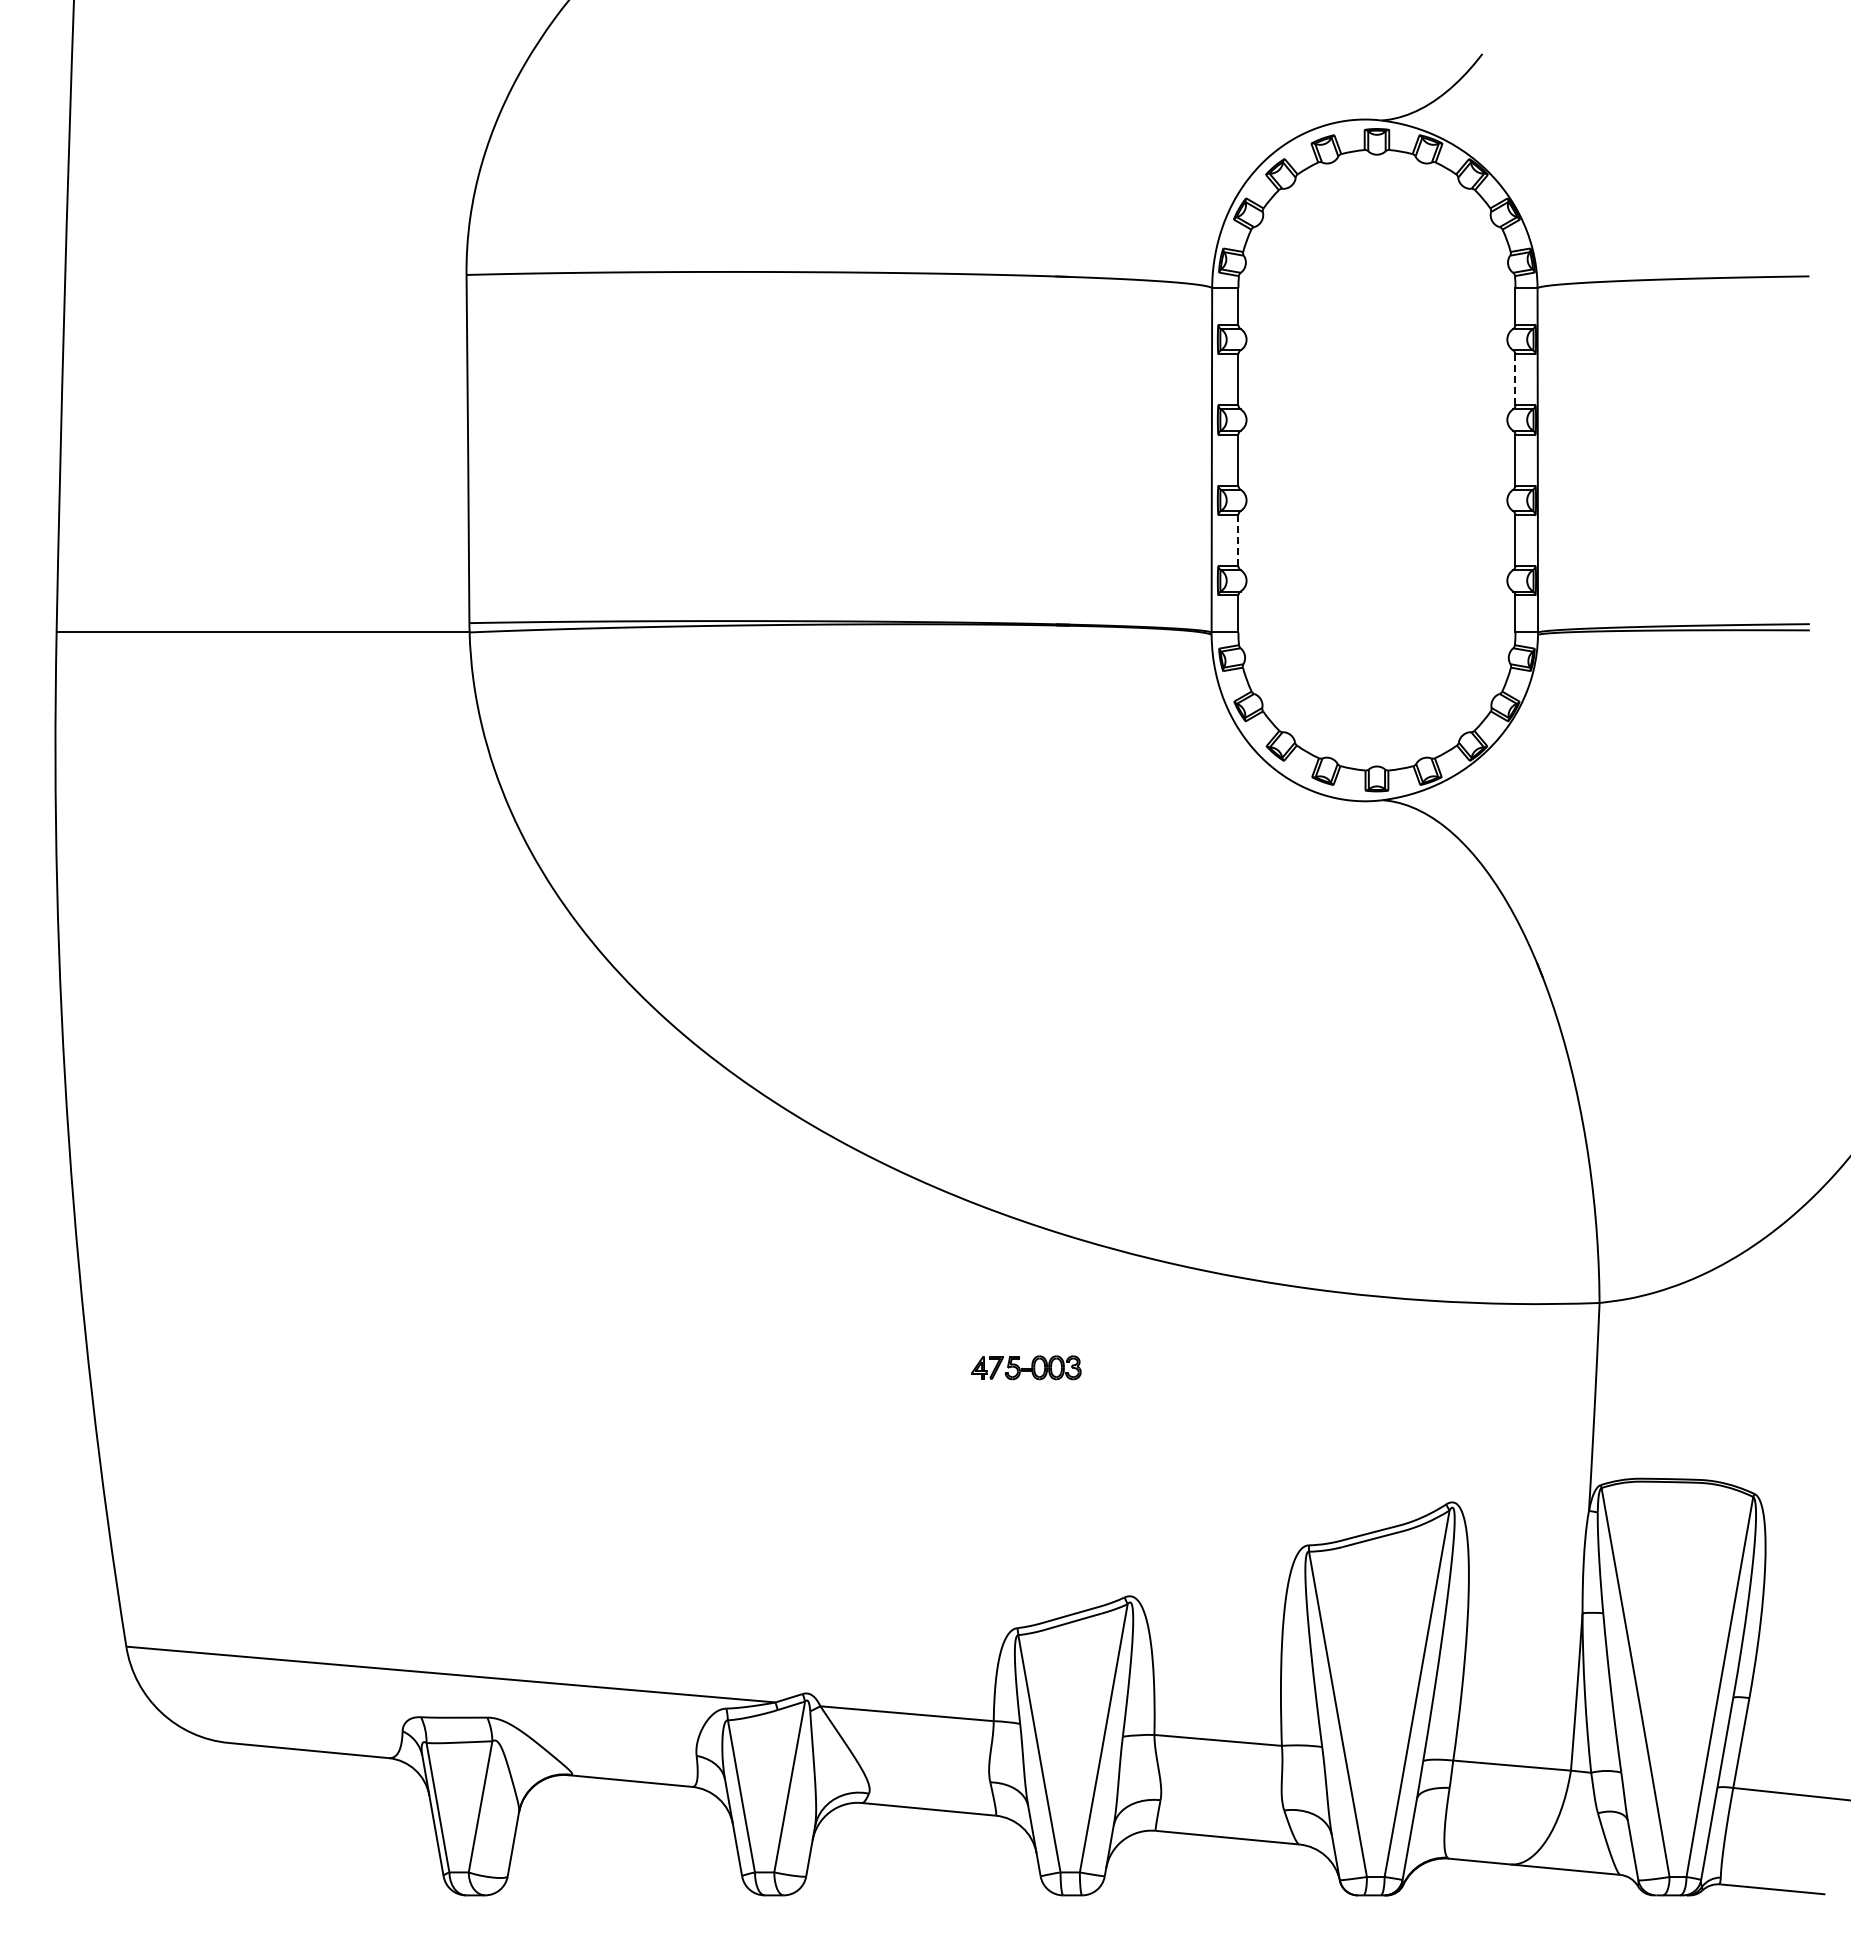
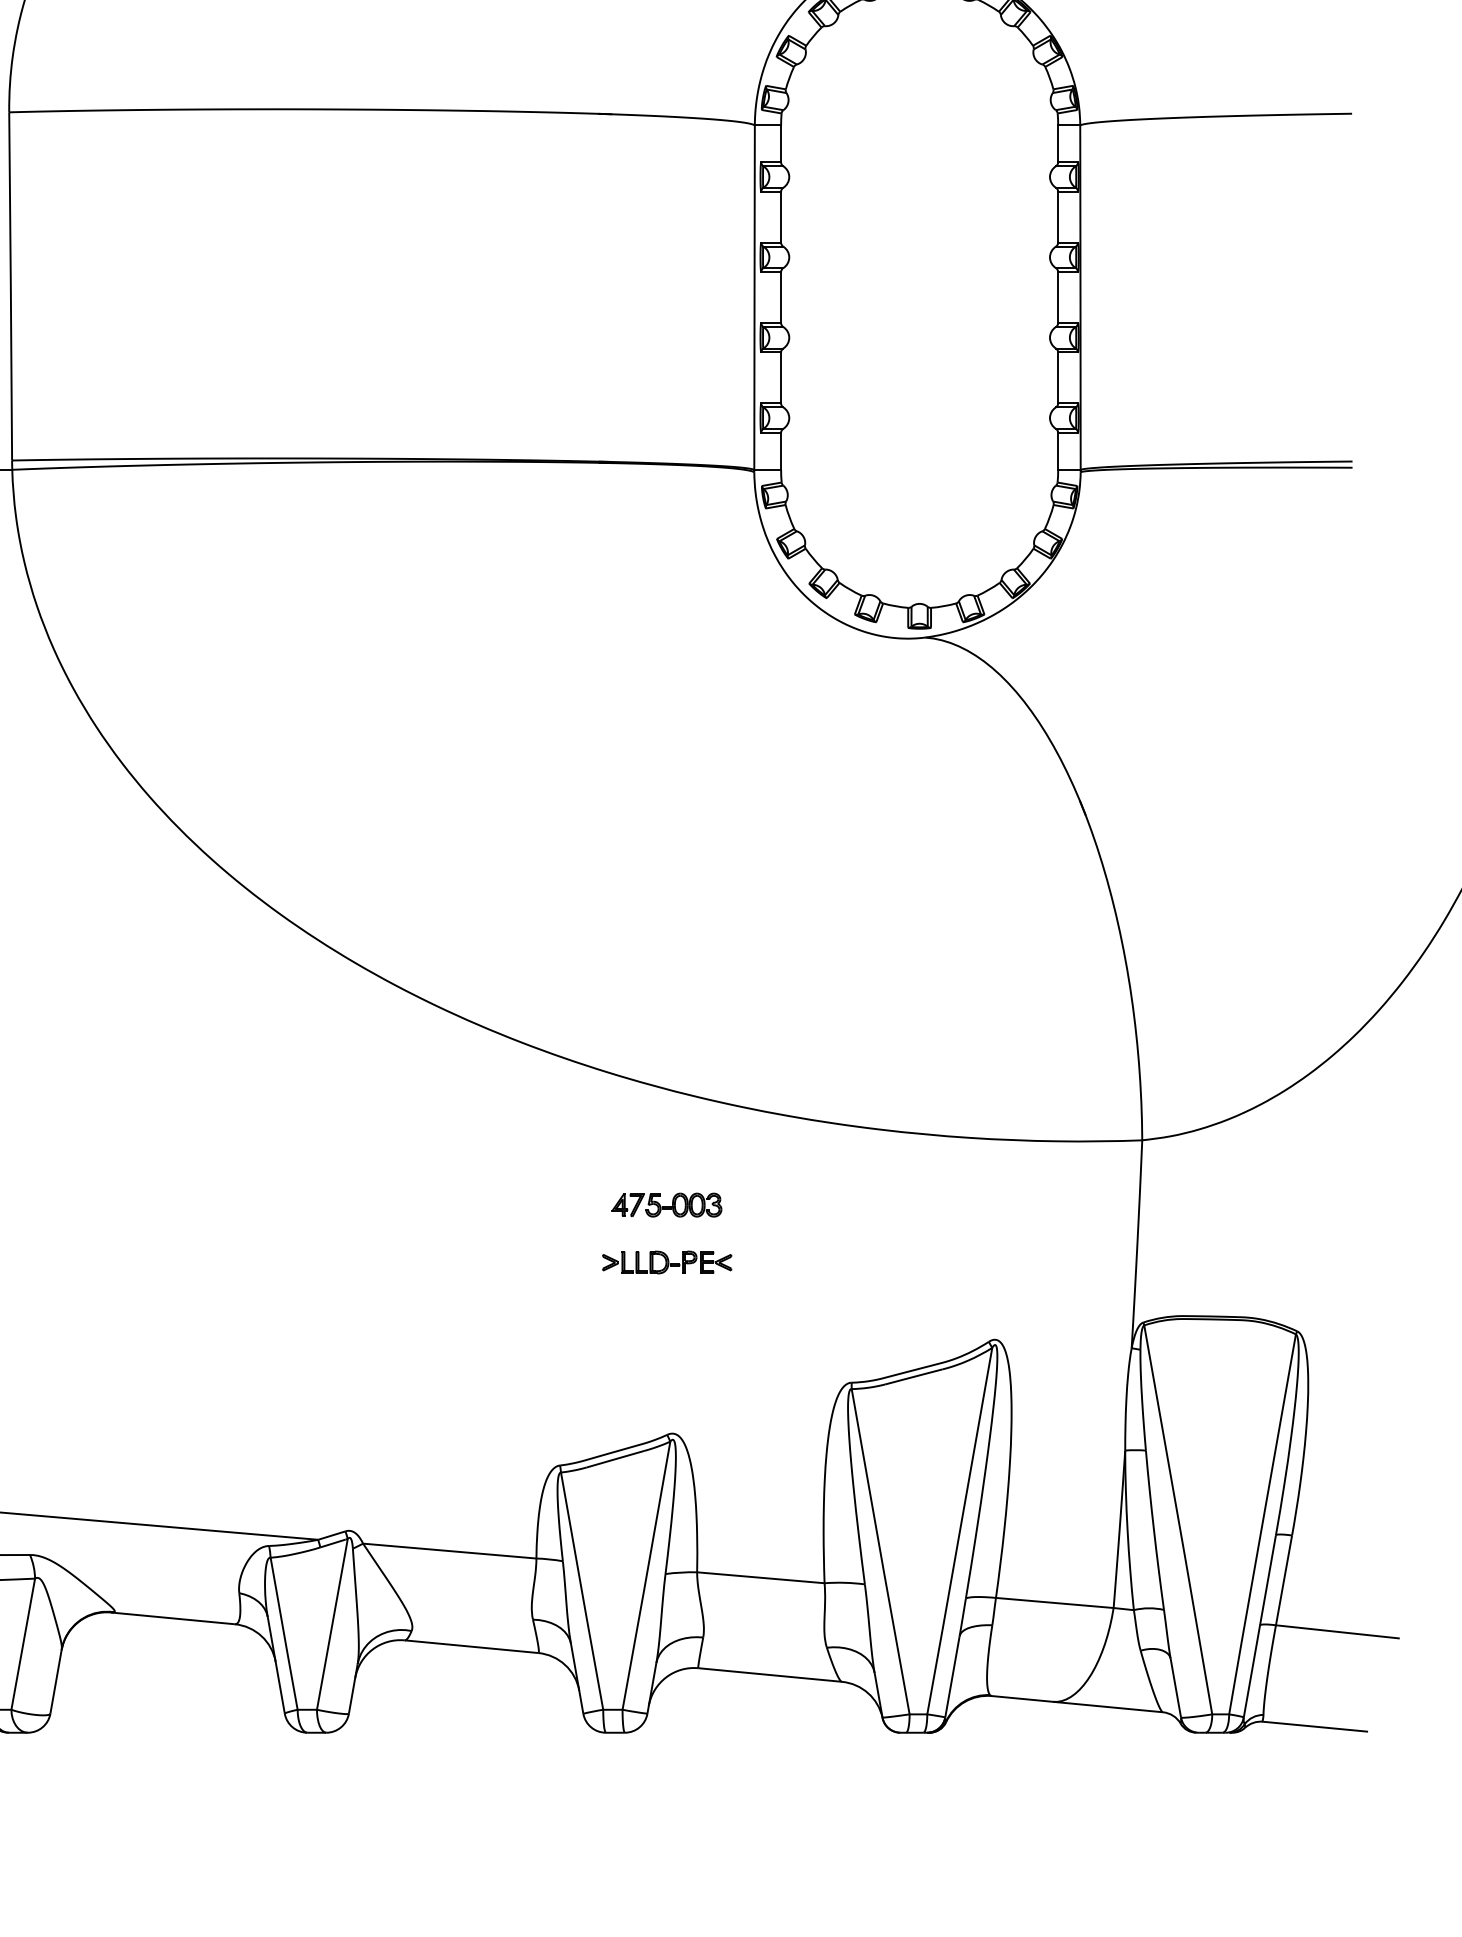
line: (1515, 379) -> (1058, 216), dashed -> solid
line: (1238, 540) -> (781, 377), dashed -> solid
part: (1026, 1367) -> (667, 1204), moved
part: (1124, 1424) -> (667, 1261), added

